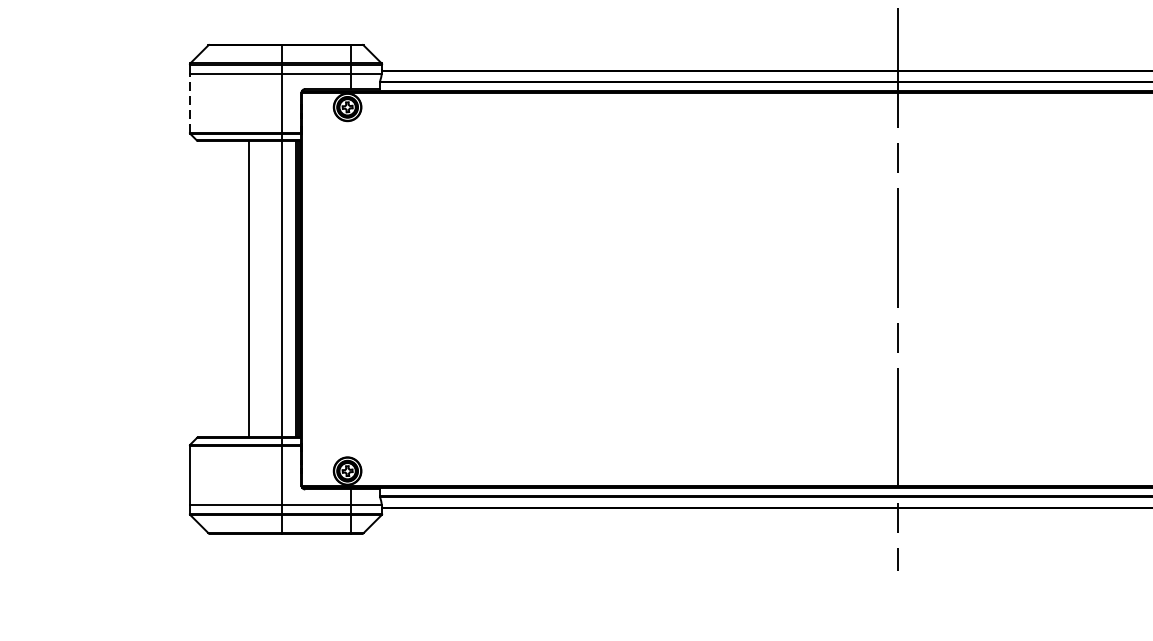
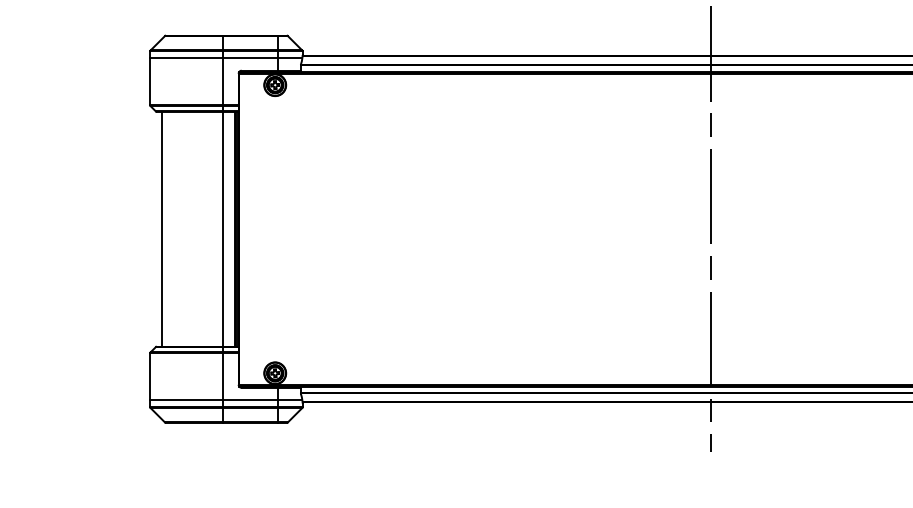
line: (190, 102) -> (150, 81), dashed -> solid
line: (249, 288) -> (162, 228), moved

